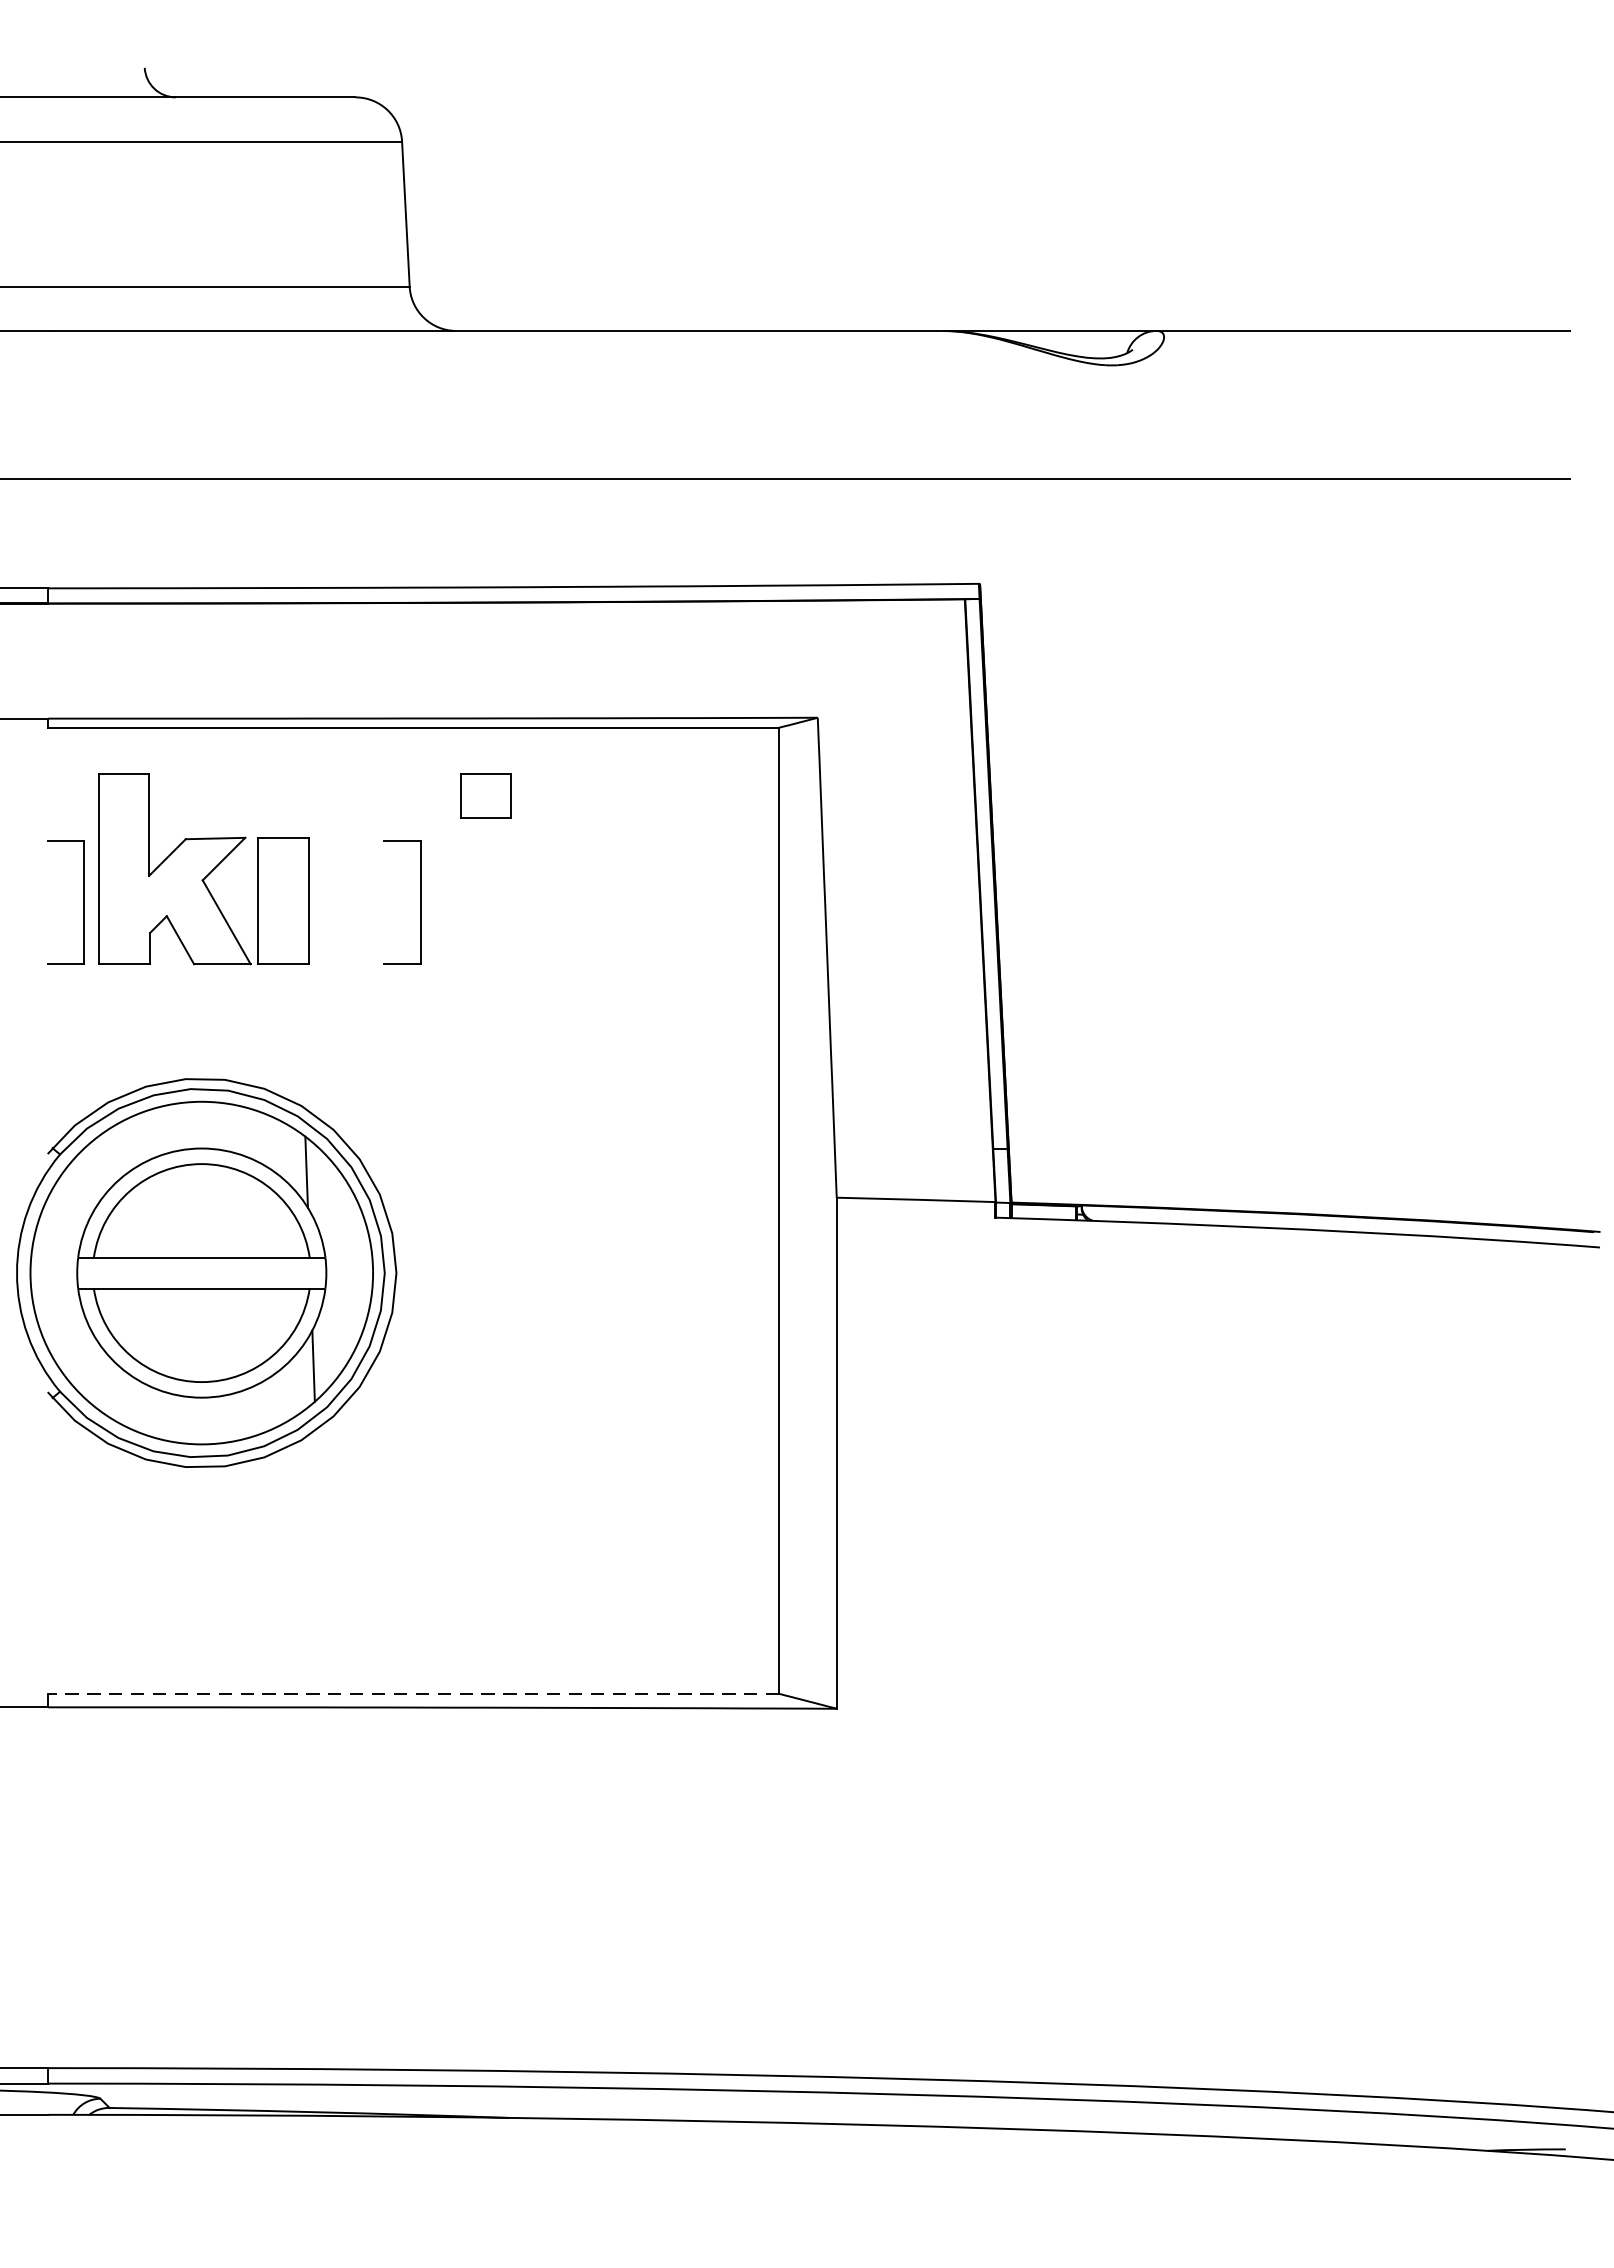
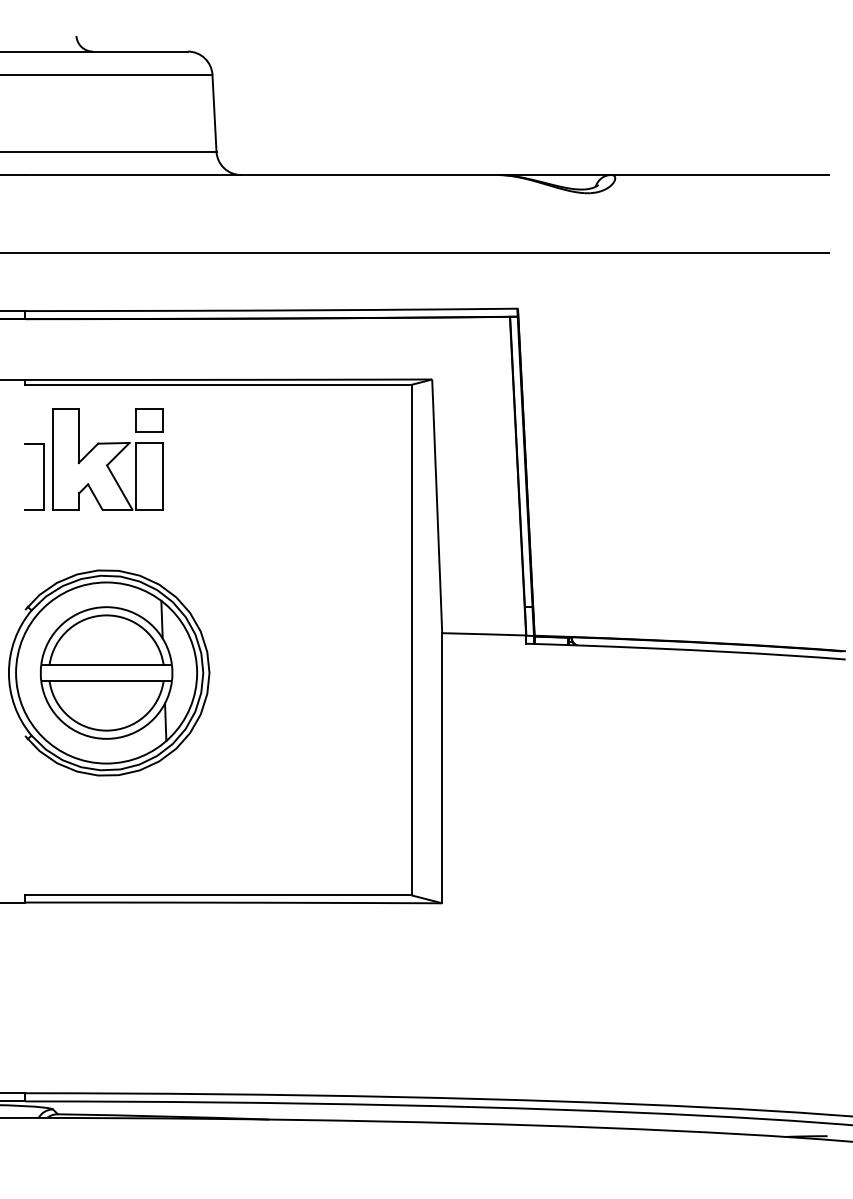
part: (485, 795) -> (149, 420), moved
part: (419, 901) -> (221, 476), removed
line: (413, 1694) -> (218, 895), dashed -> solid

